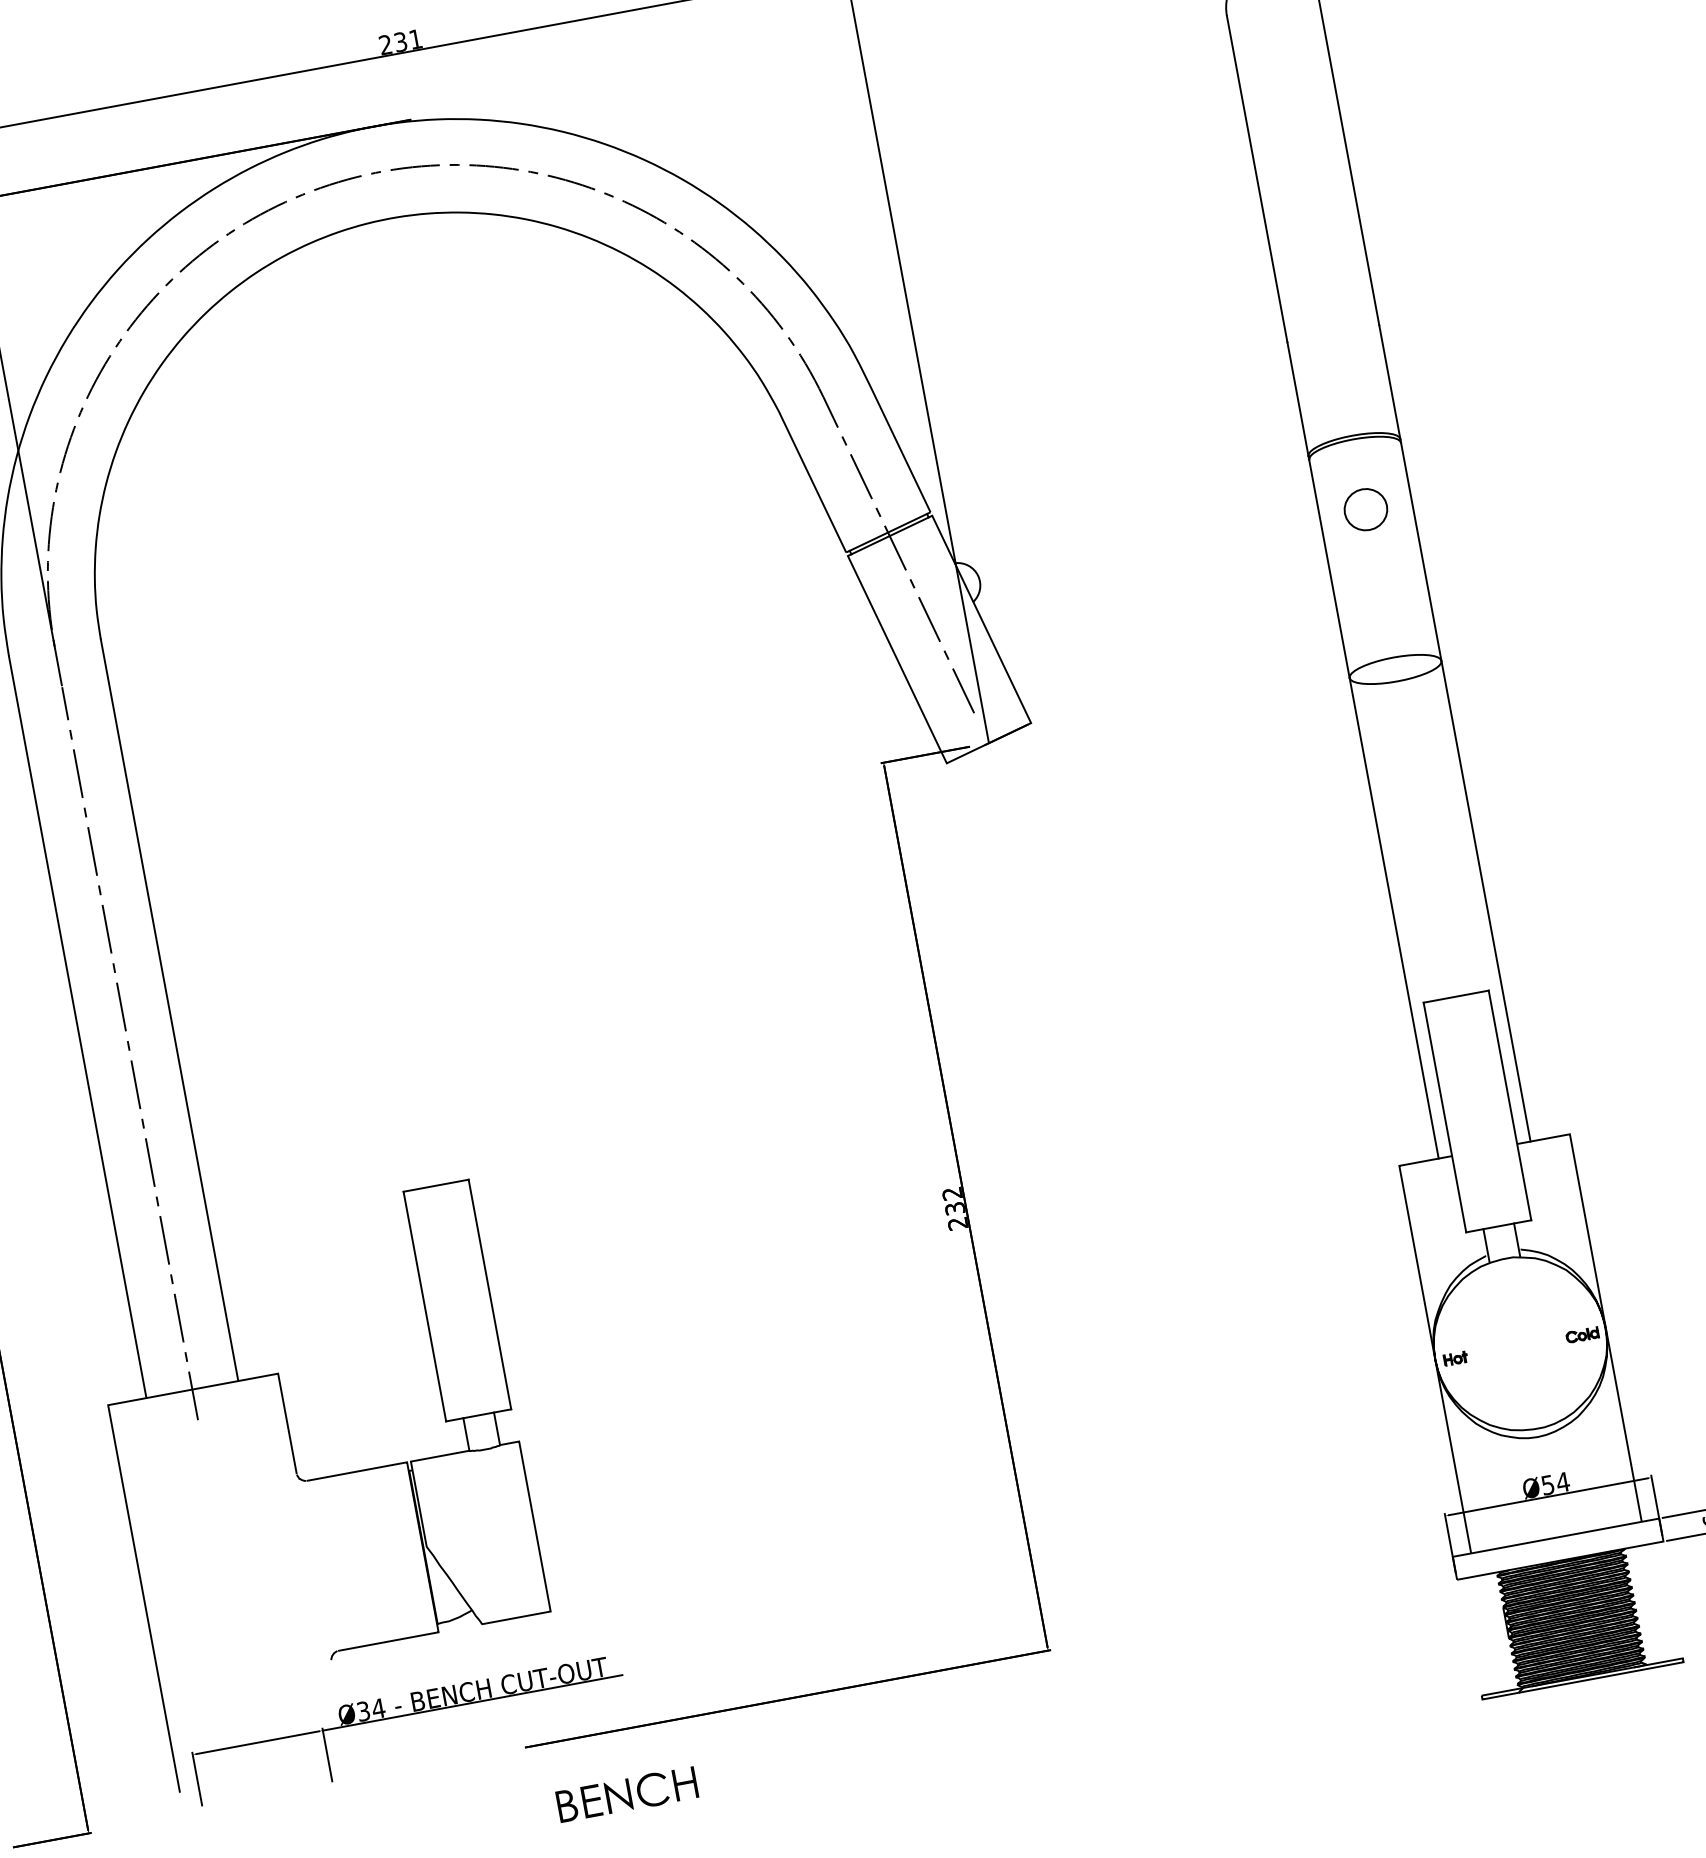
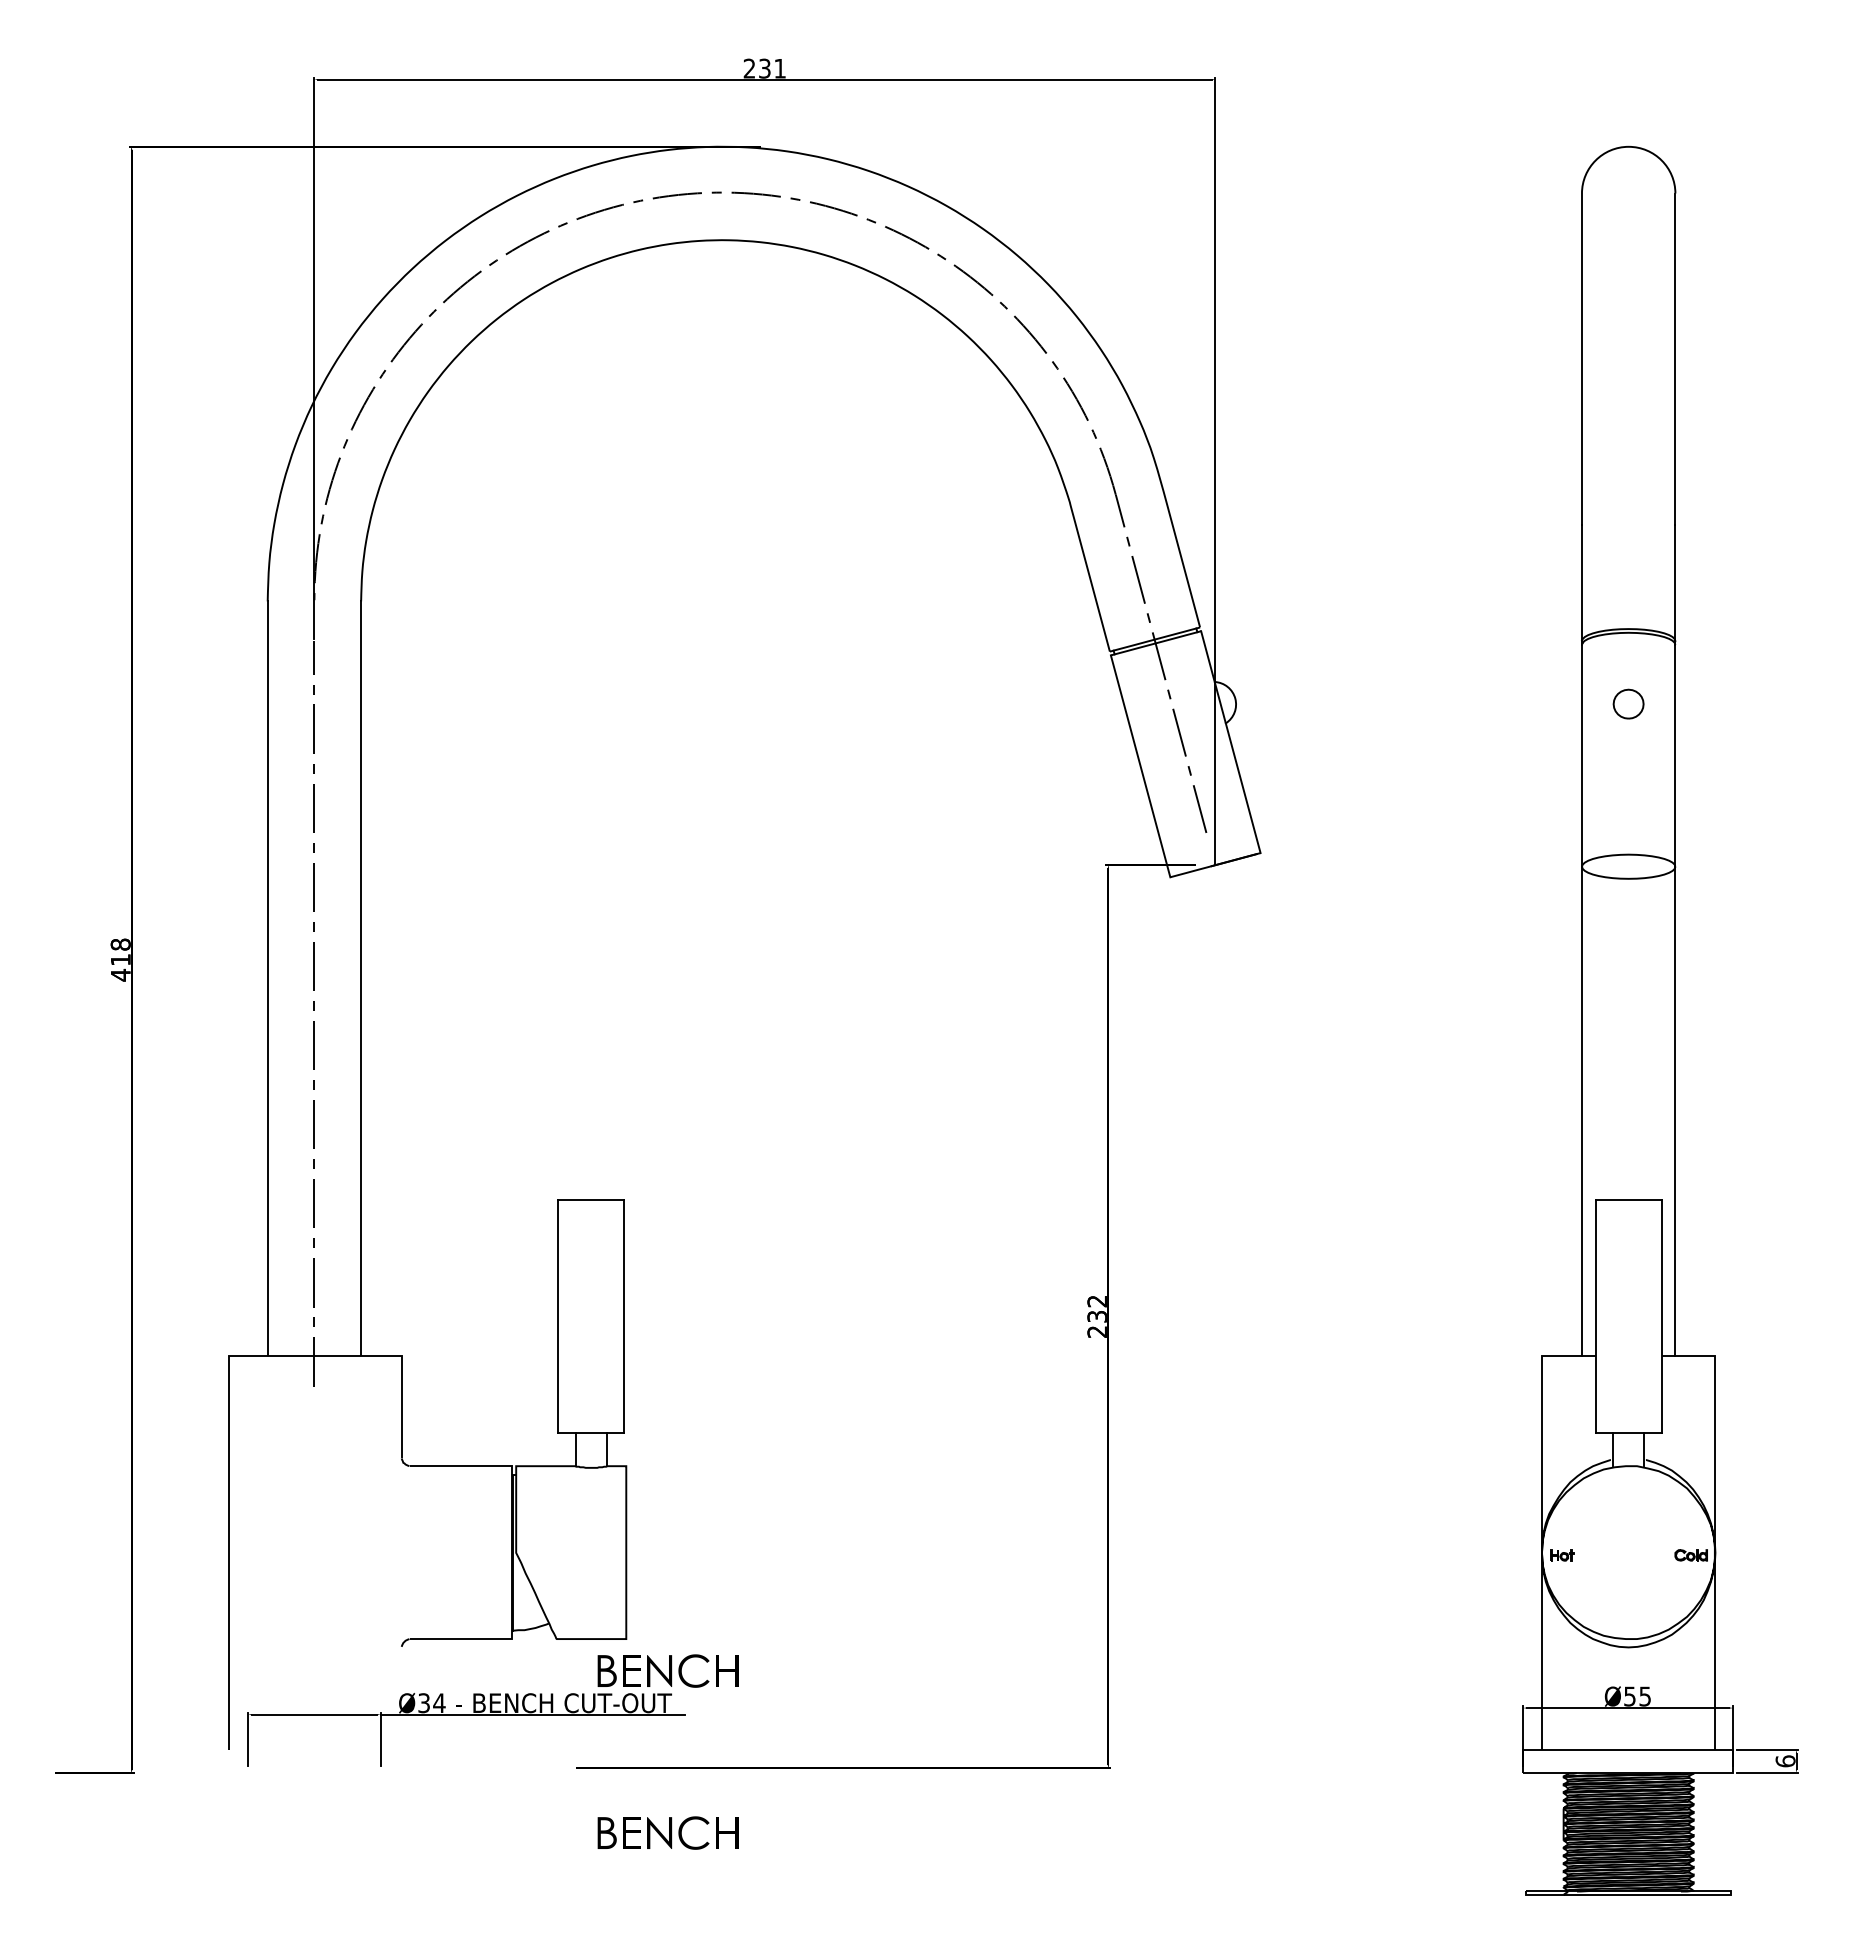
part: (1365, 508) -> (1628, 703), size x0.7
text: (1562, 1482) -> (1644, 1696), Ø54 -> Ø55
part: (596, 1634) -> (667, 1670), added

